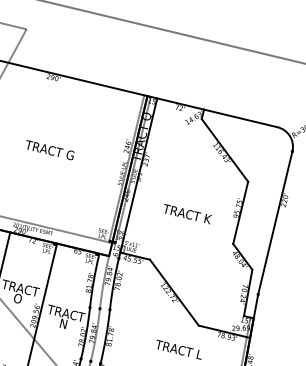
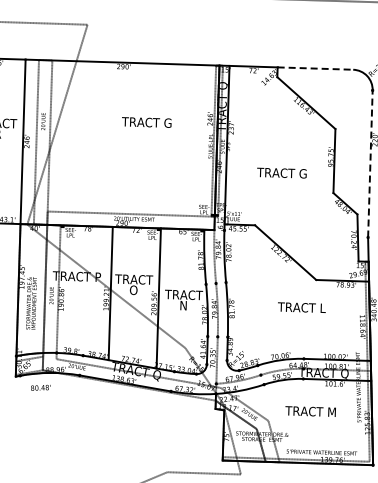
line: (240, 118) -> (315, 68), solid -> dashed
text: (49, 150) -> (146, 122), moved
text: (186, 213) -> (281, 172), TRACT K -> TRACT G
line: (275, 222) -> (370, 163), solid -> dashed

